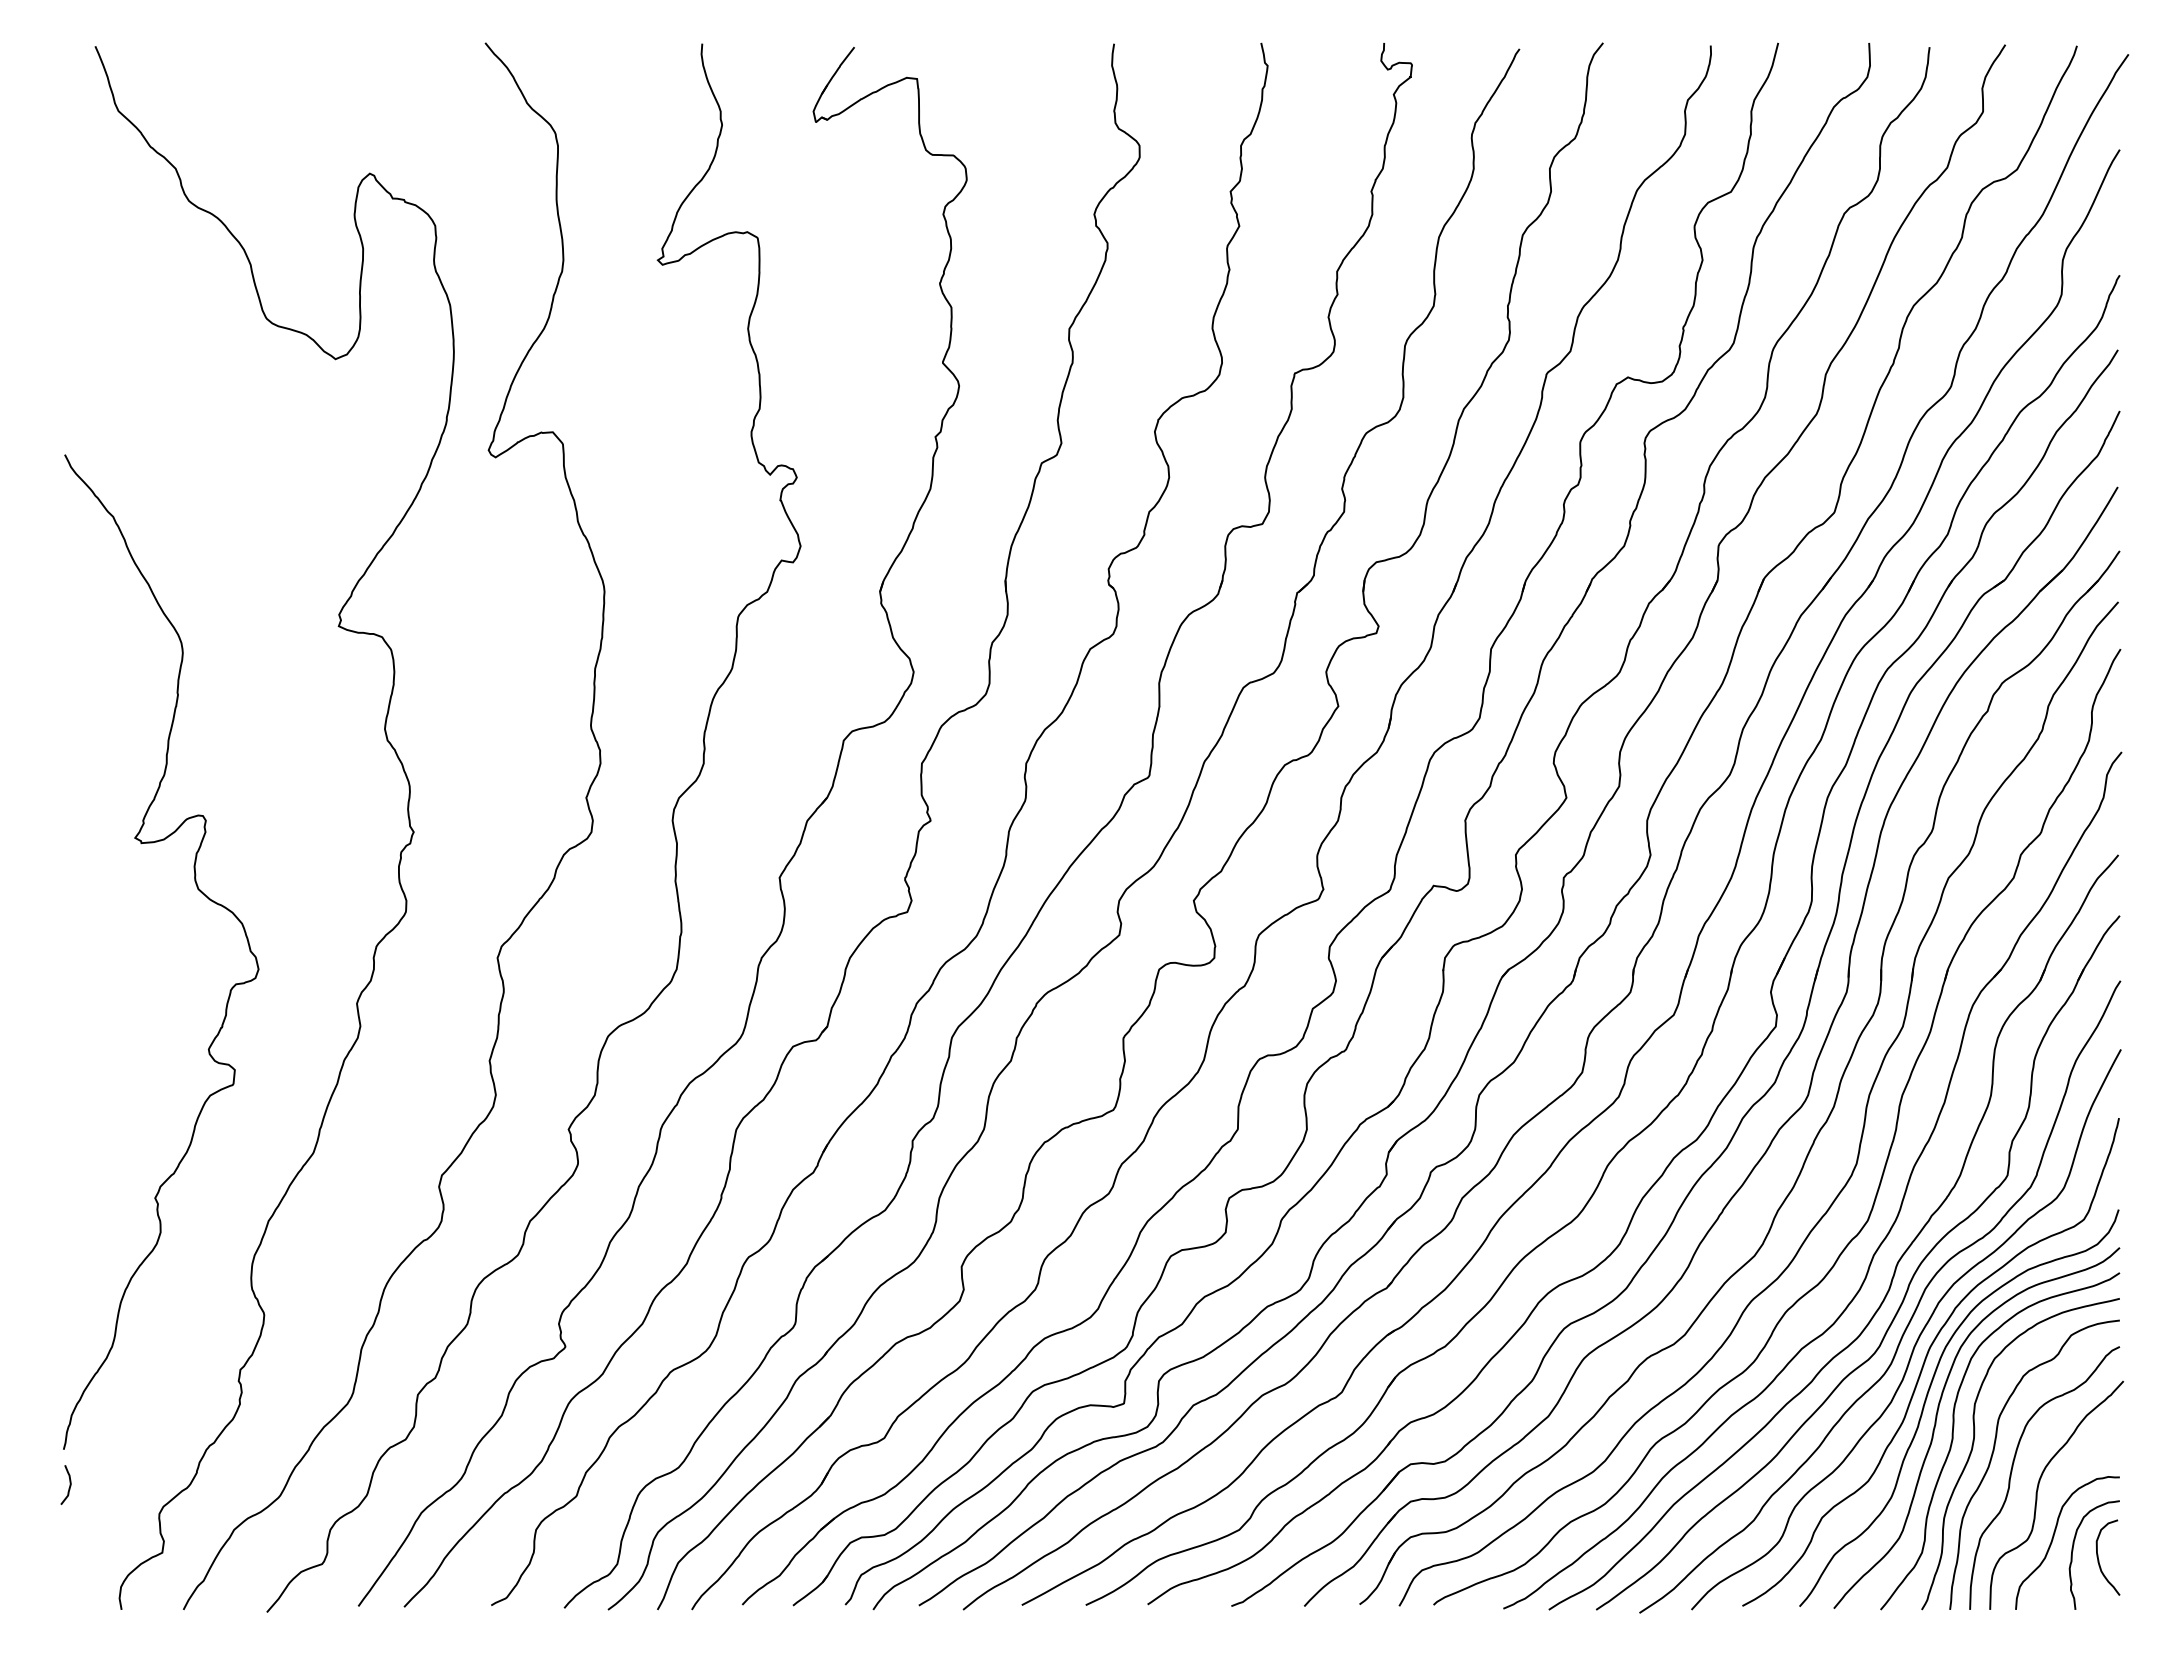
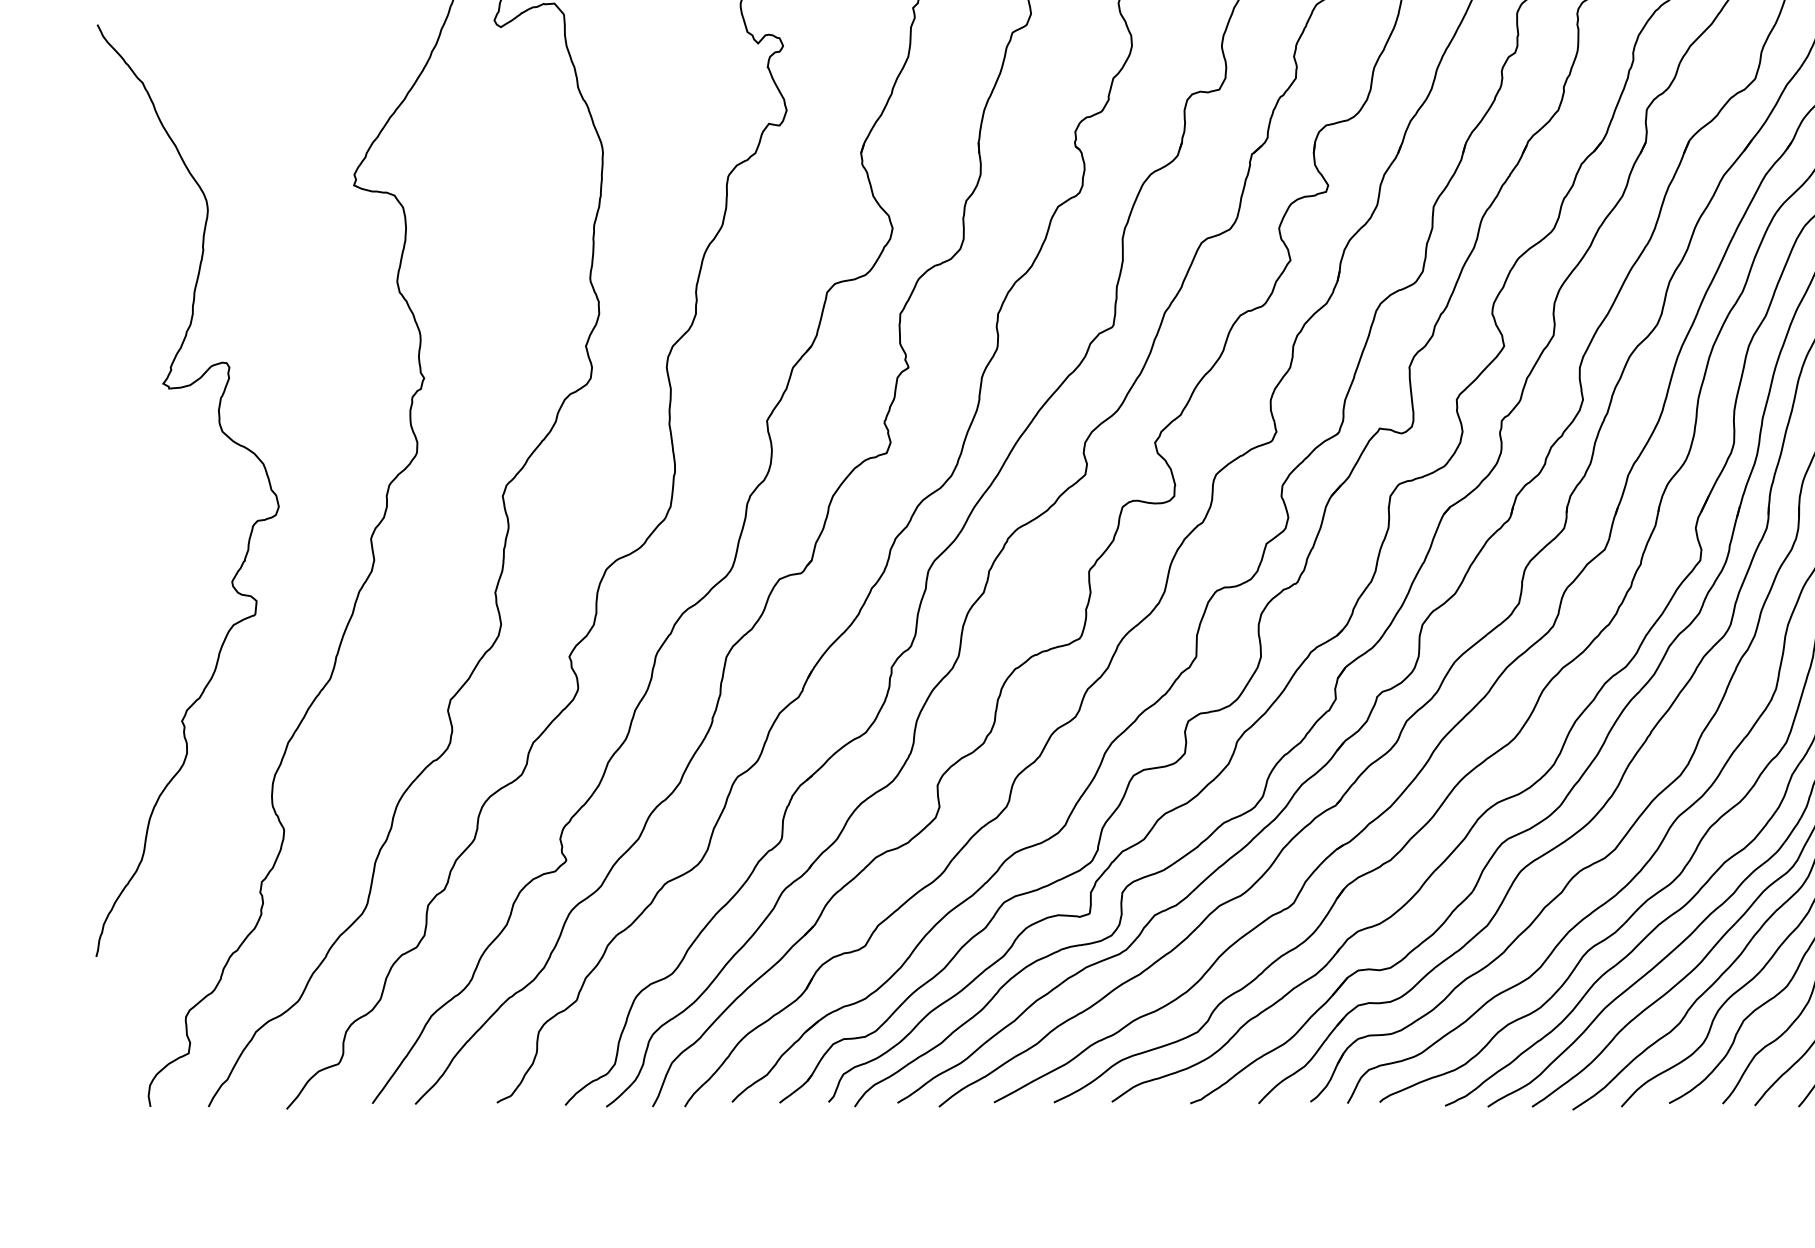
curve: (69, 1484) -> (101, 989), removed

